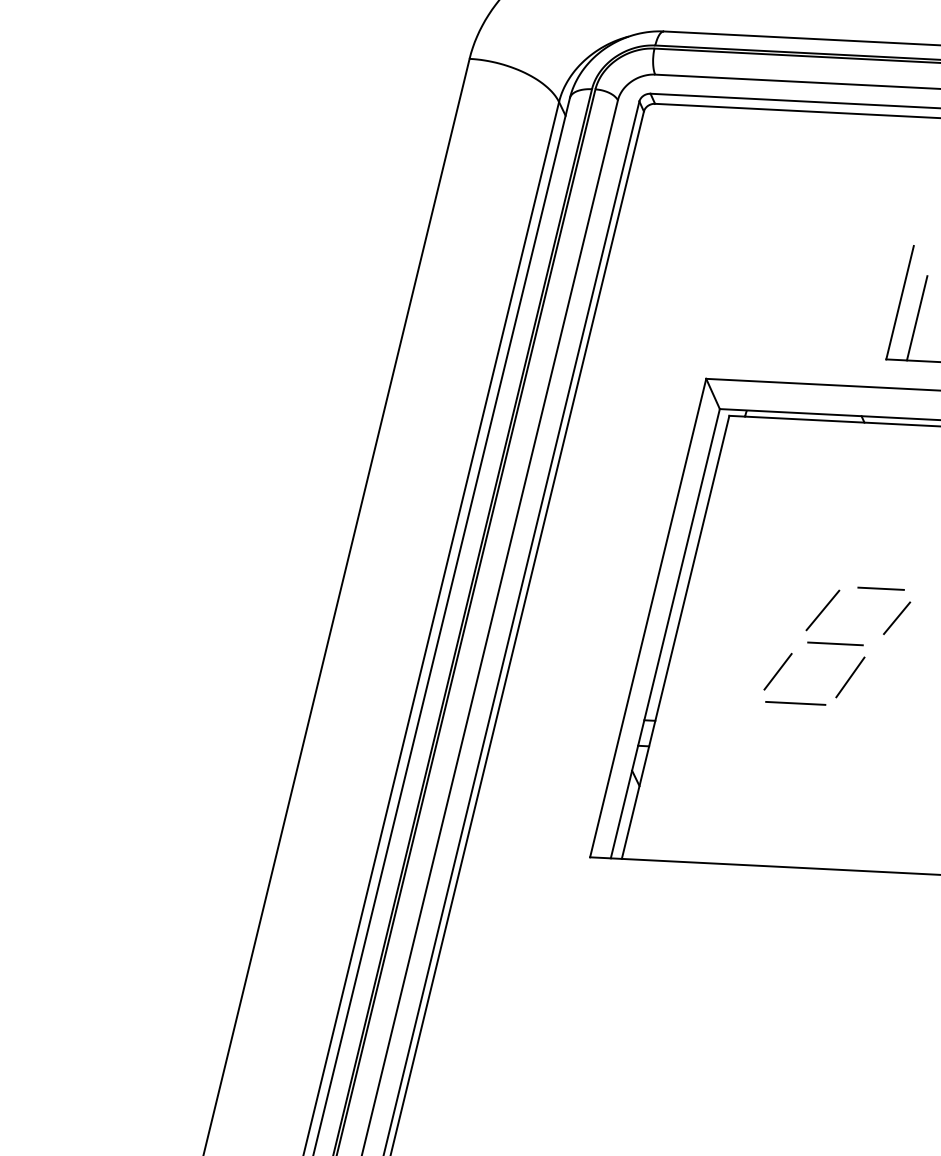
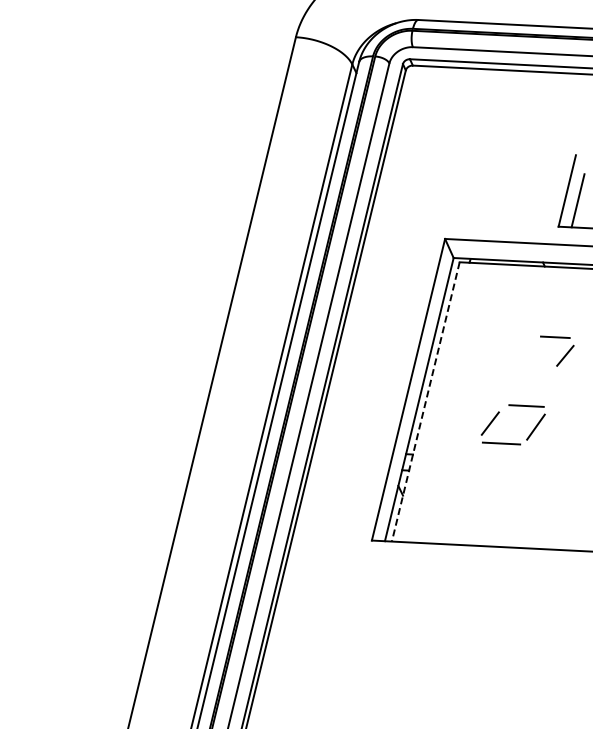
line: (822, 609) -> (518, 384), removed
part: (894, 619) -> (563, 356), moved
line: (675, 636) -> (425, 401), solid -> dashed

